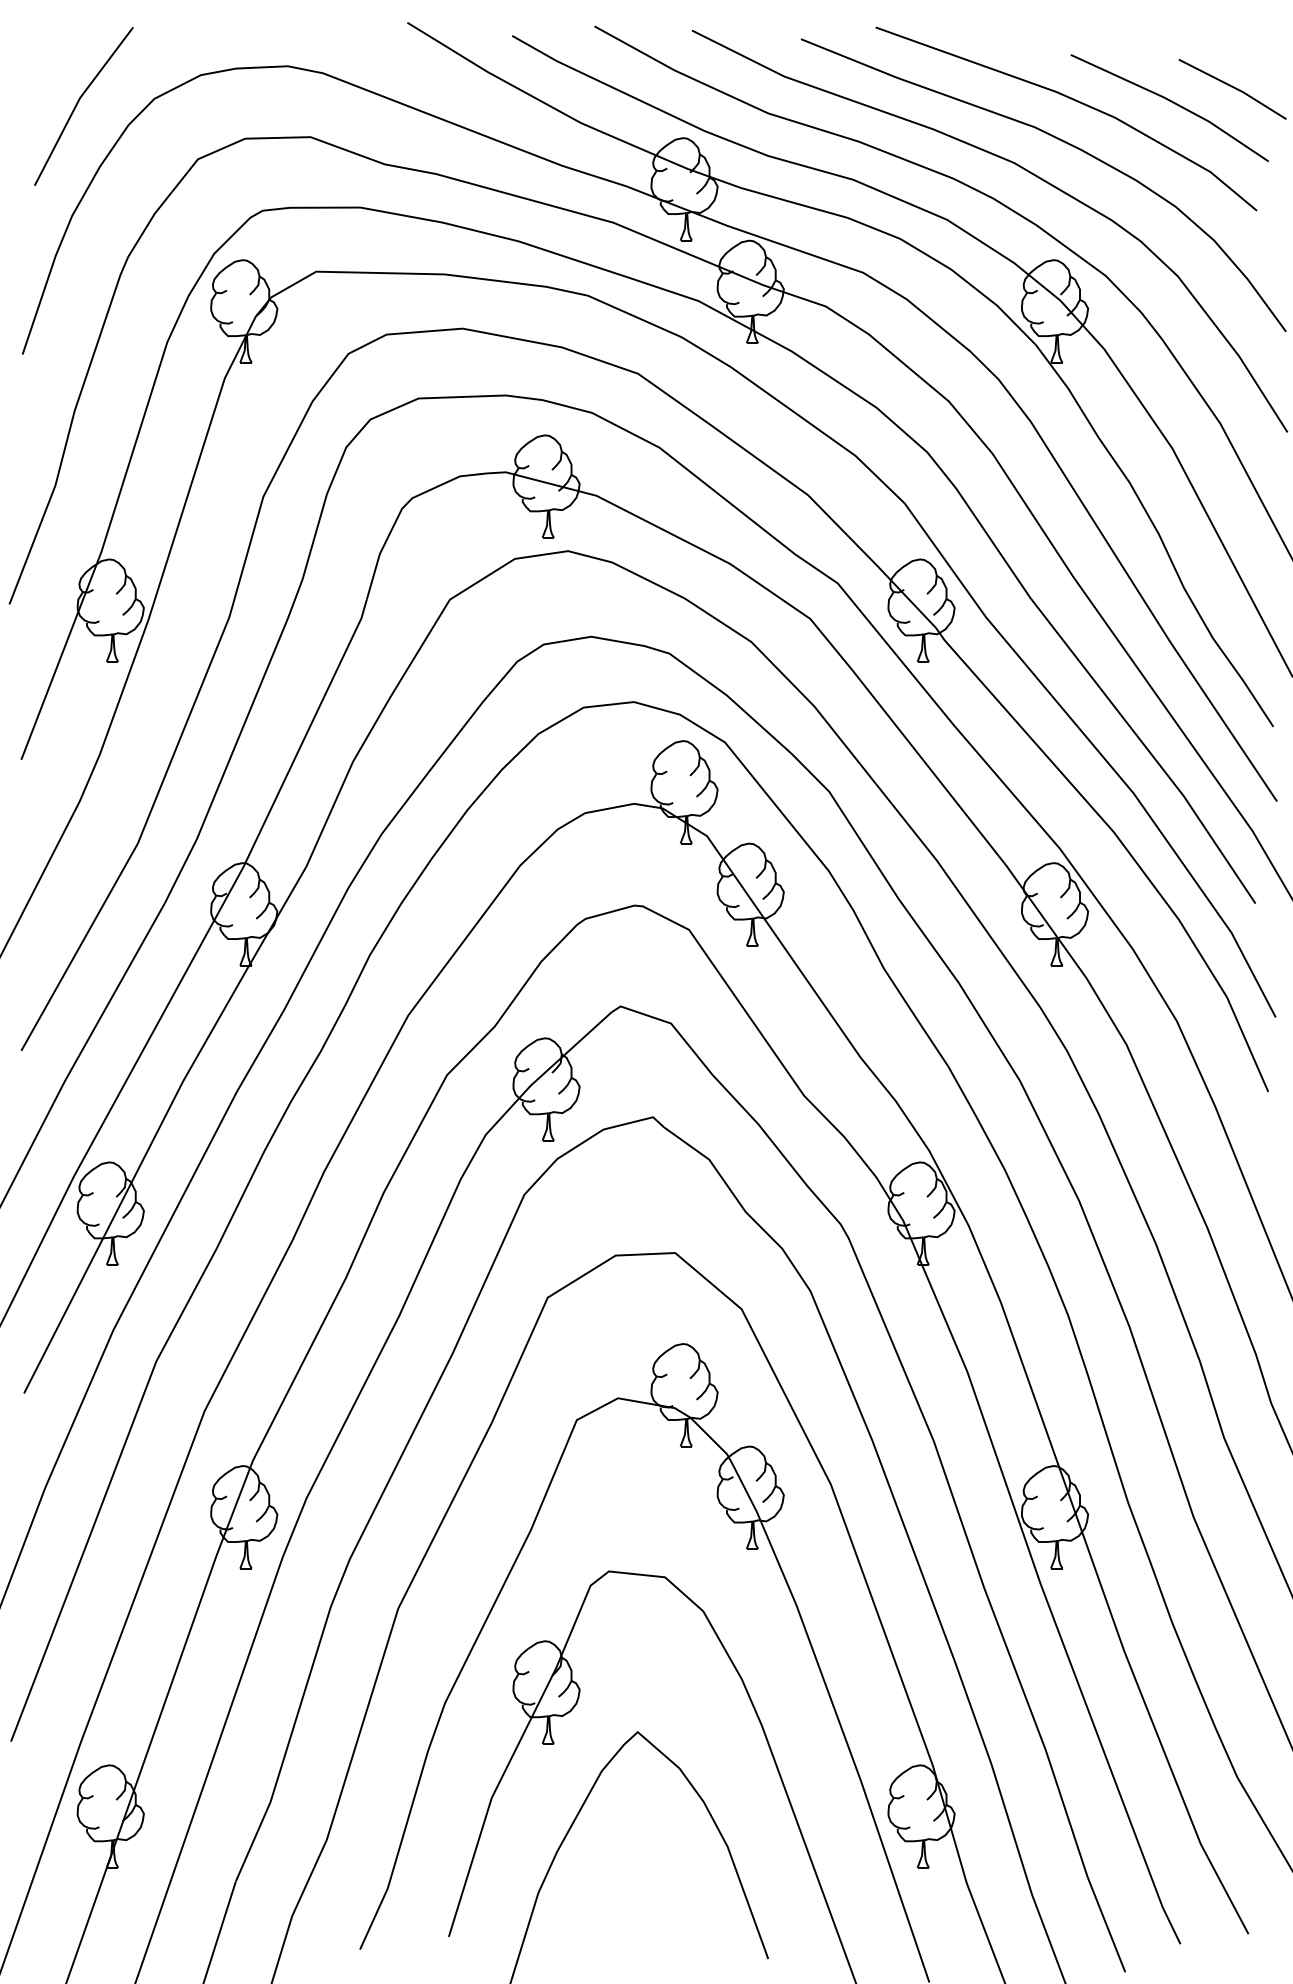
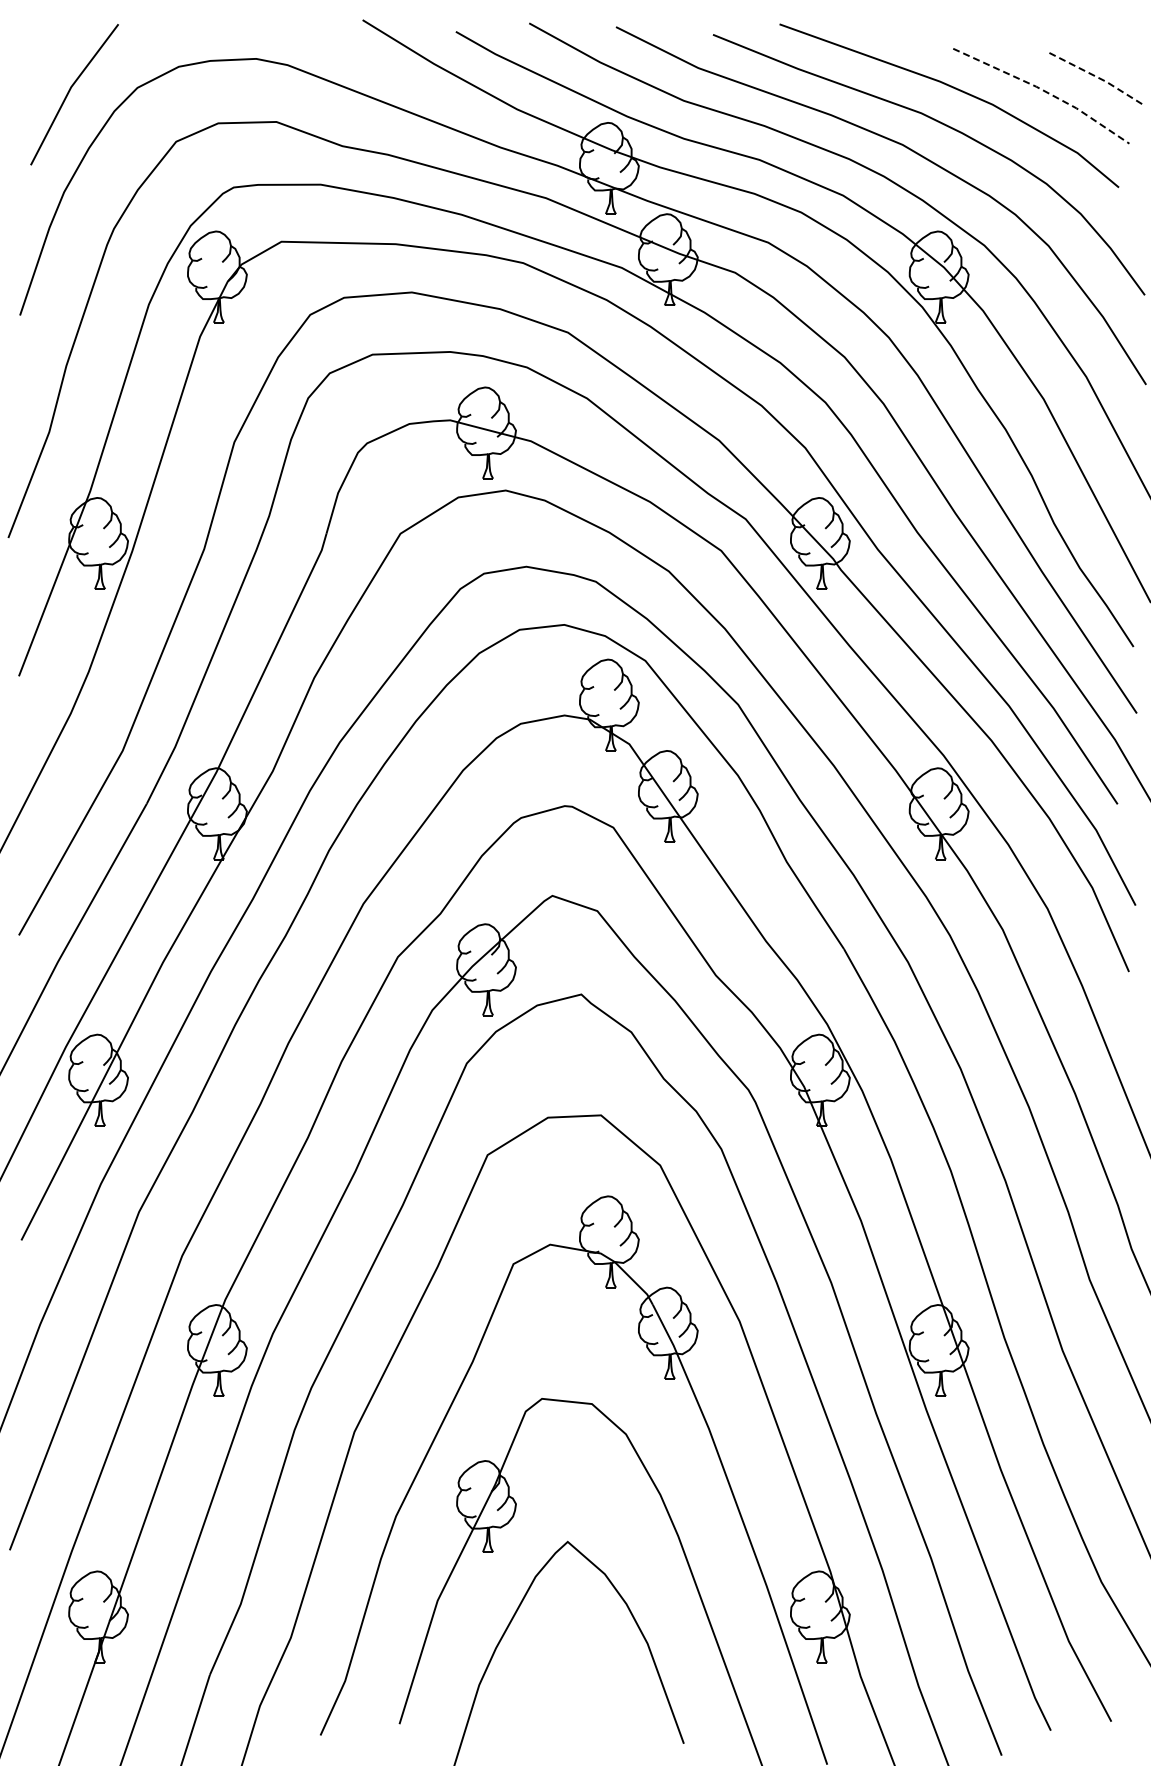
line: (1233, 87) -> (1098, 77), solid -> dashed
line: (1173, 101) -> (1044, 90), solid -> dashed

